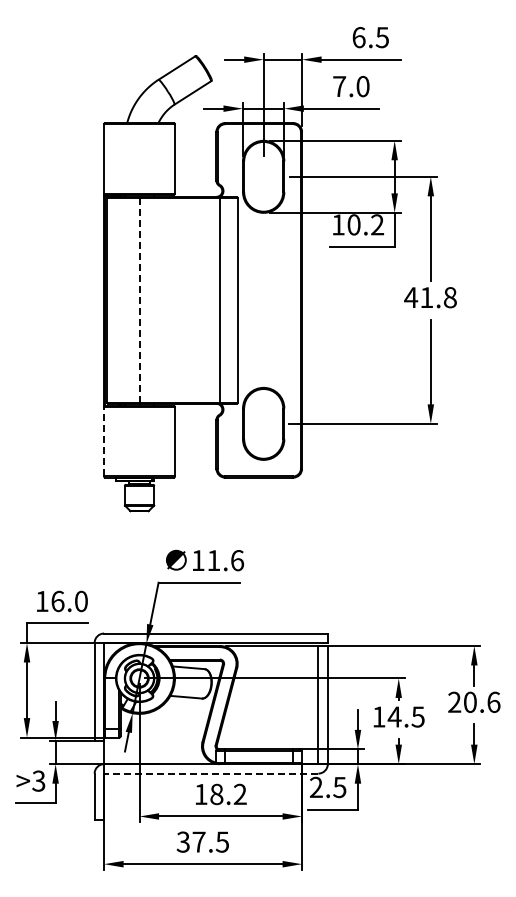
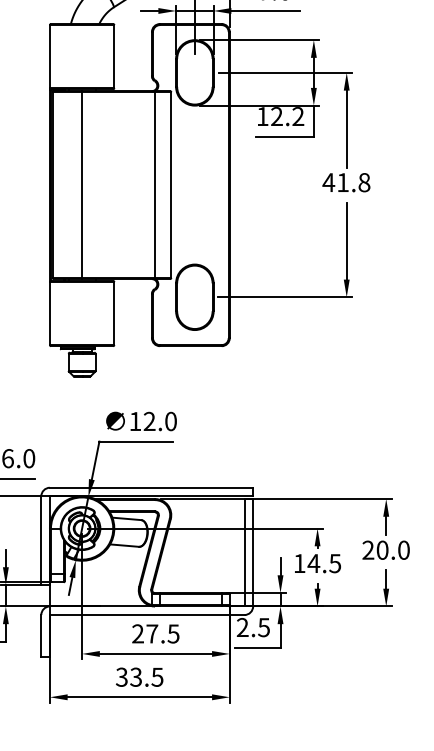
text: (353, 224) -> (276, 116), 10.2 -> 12.2
line: (139, 299) -> (82, 184), dashed -> solid
line: (104, 441) -> (50, 313), dashed -> solid
text: (225, 560) -> (160, 421), 11.6 -> 12.0
text: (493, 701) -> (403, 549), 20.6 -> 20.0
line: (210, 773) -> (146, 614), dashed -> solid
text: (220, 794) -> (155, 633), 18.2 -> 27.5
text: (198, 841) -> (135, 676), 37.5 -> 33.5

